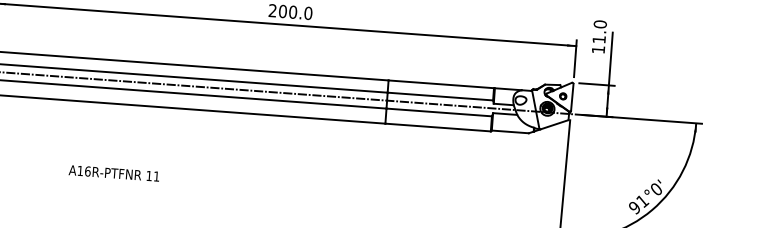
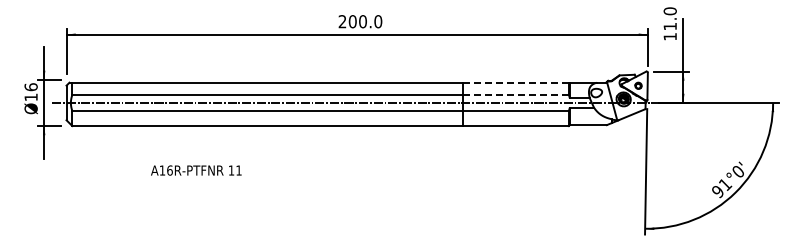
line: (441, 84) -> (516, 82), solid -> dashed
line: (440, 96) -> (516, 94), solid -> dashed
text: (114, 173) -> (196, 170), moved

